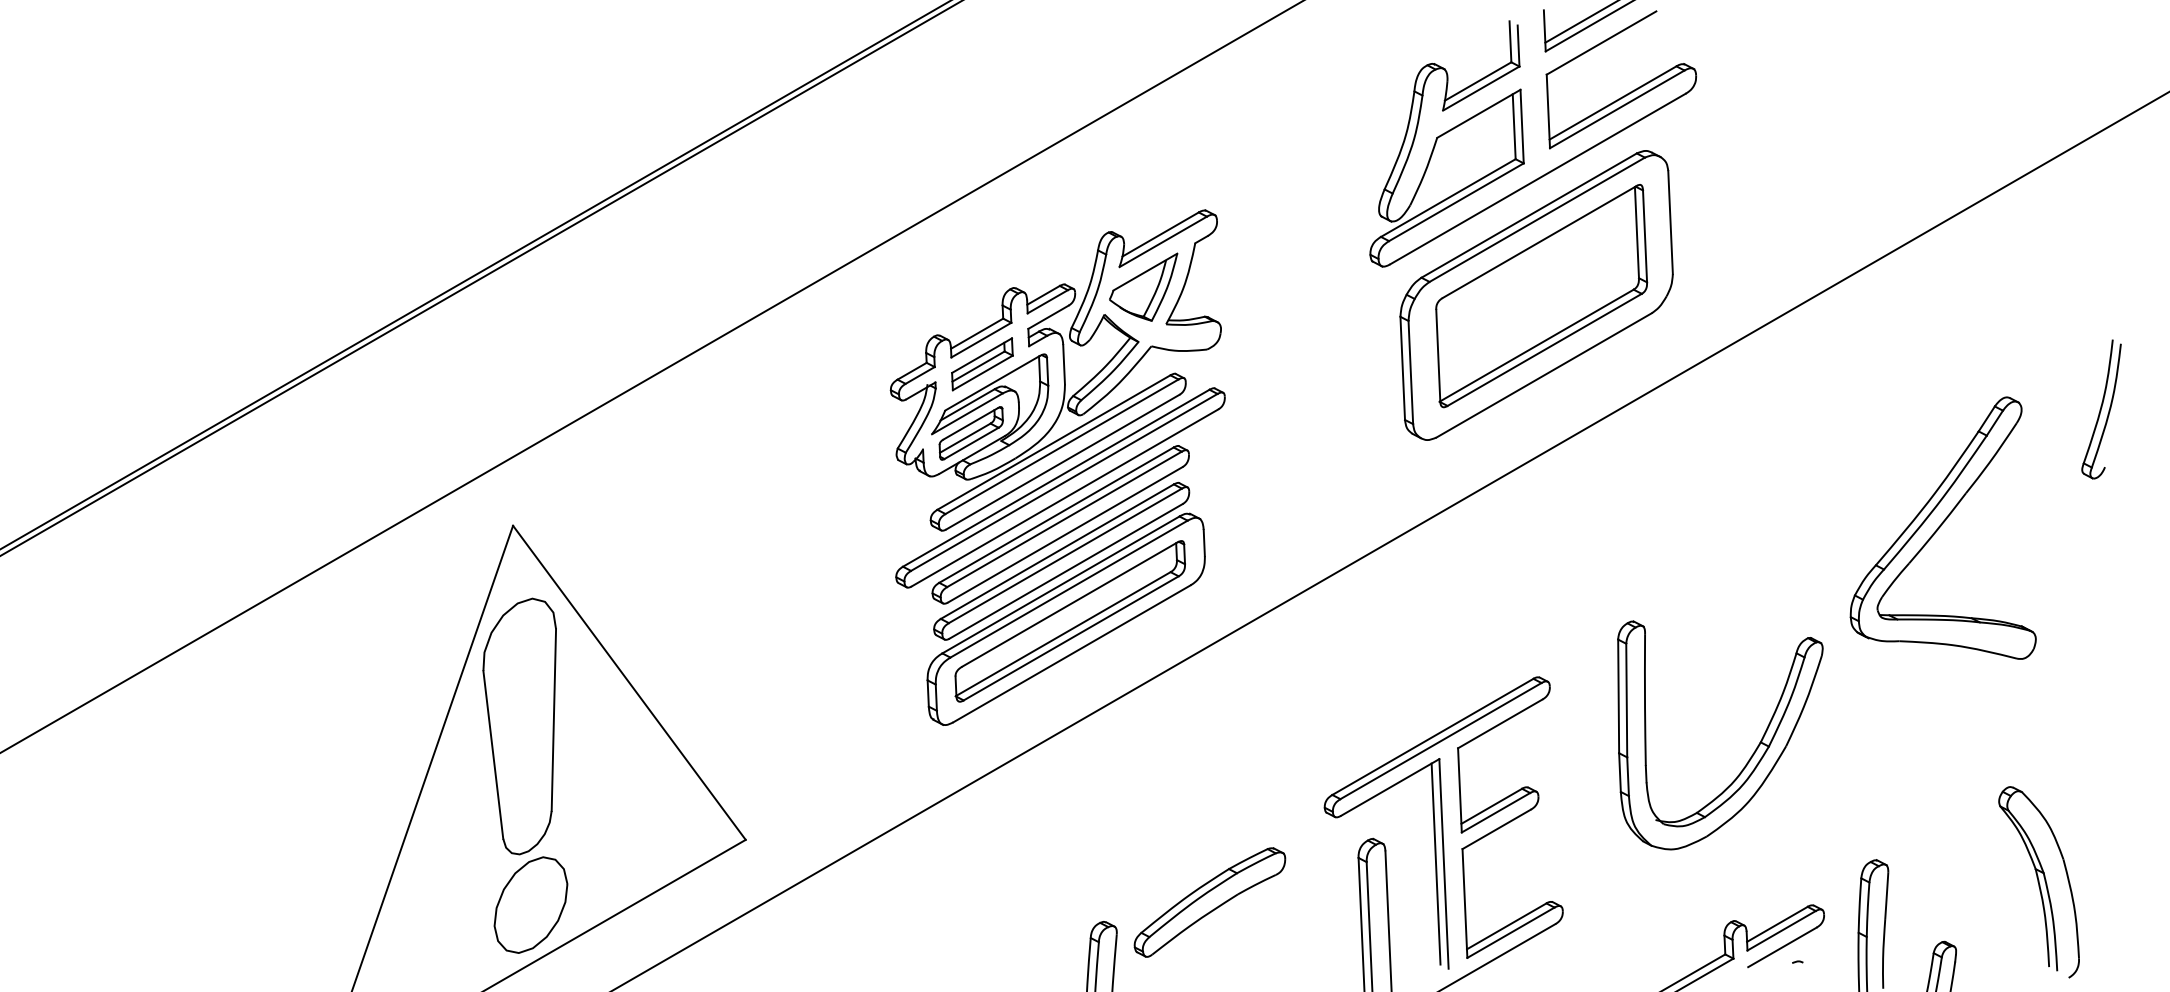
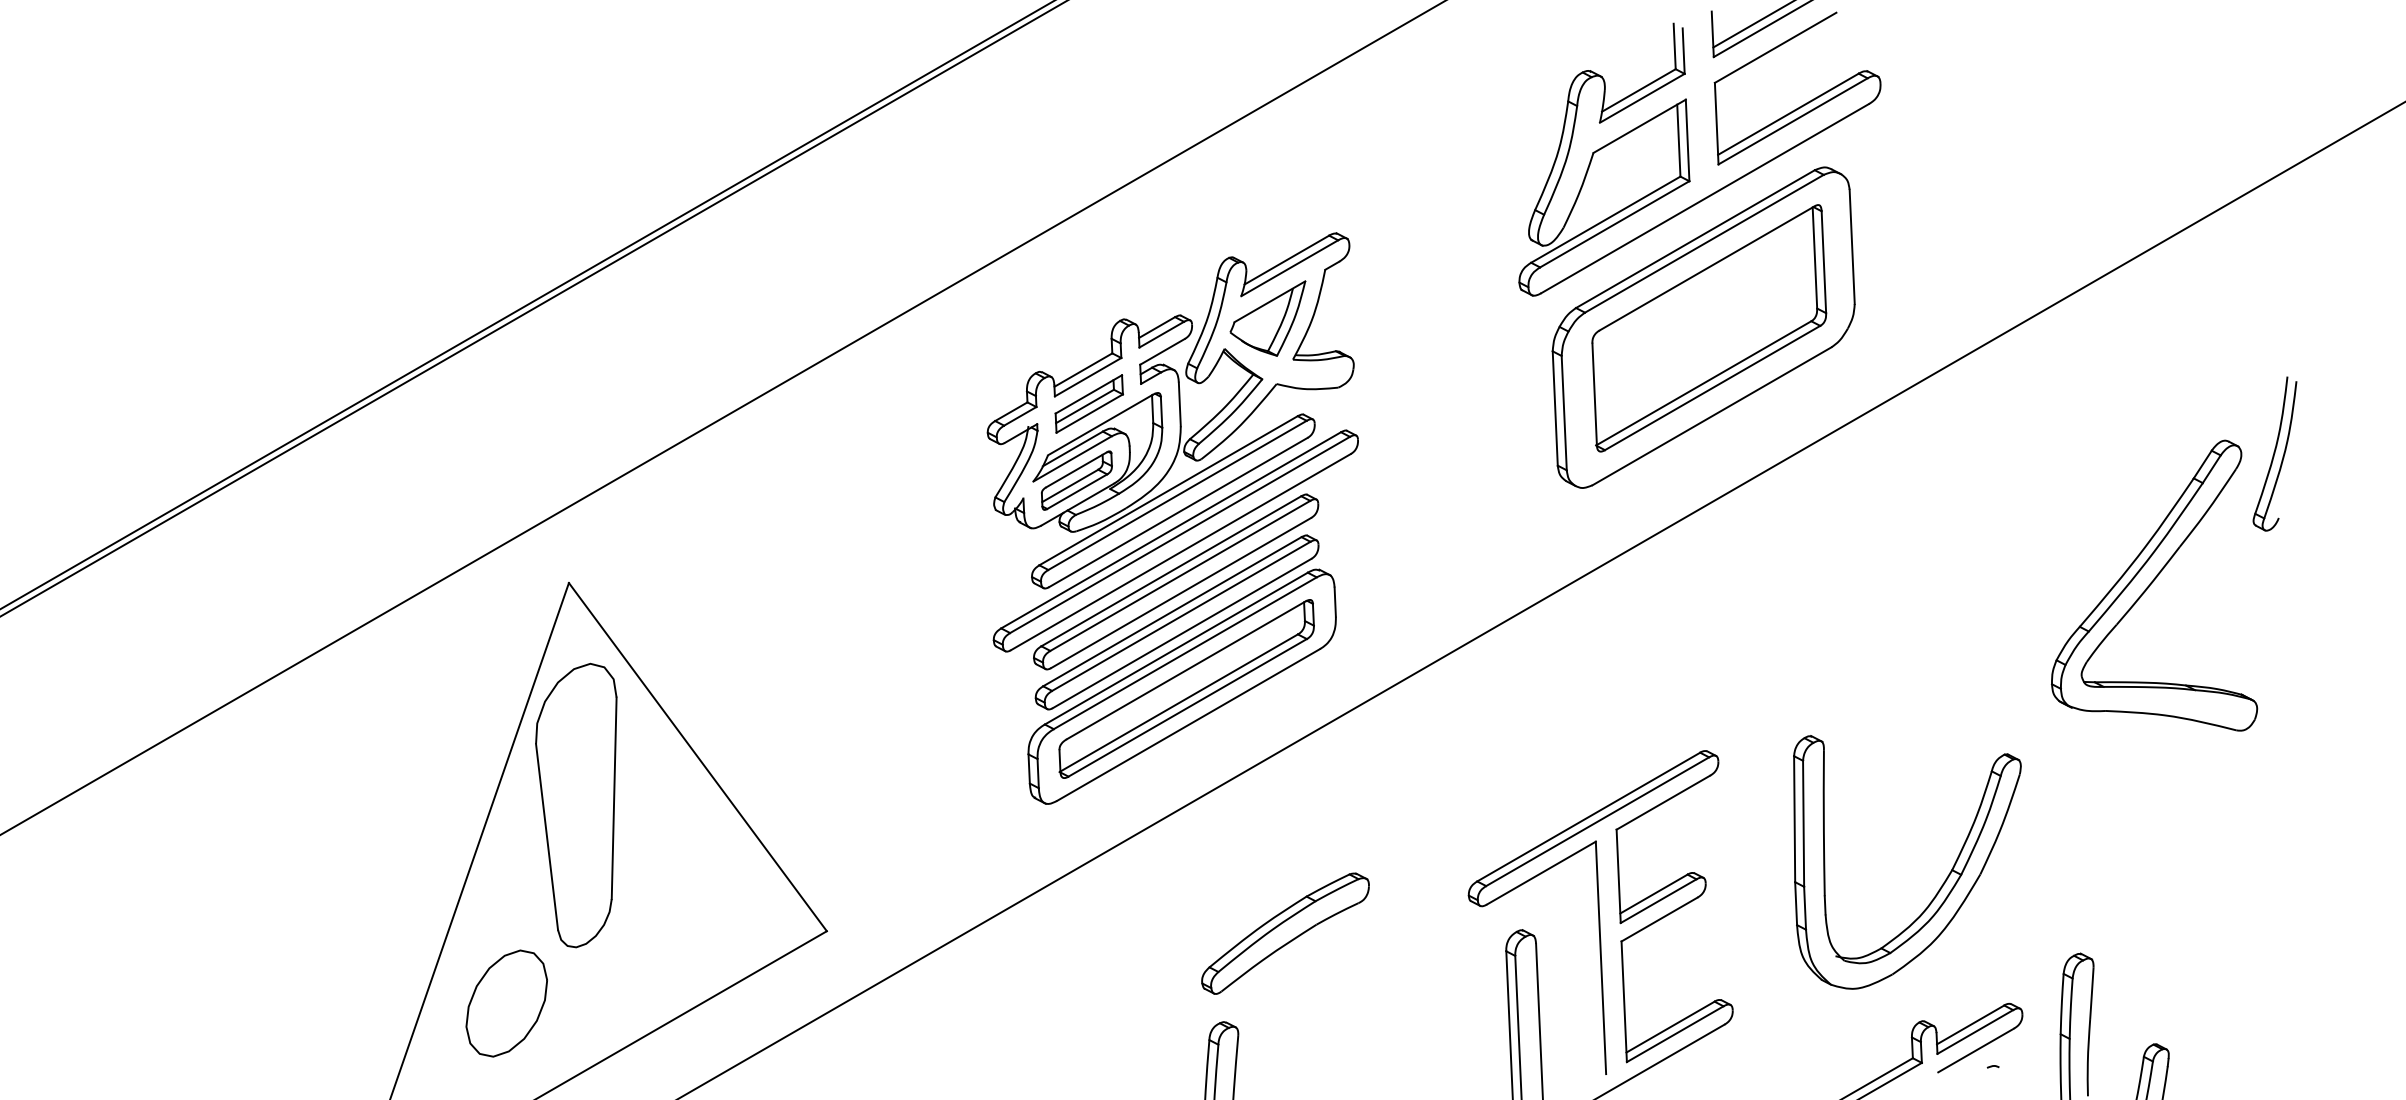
part: (2101, 408) -> (2274, 453), moved
part: (1751, 756) -> (1941, 885), moved
line: (1436, 863) -> (1592, 957), removed
part: (2038, 881) -> (2260, 977), removed
part: (1209, 902) -> (1285, 933), moved
part: (530, 905) -> (506, 1003), moved

